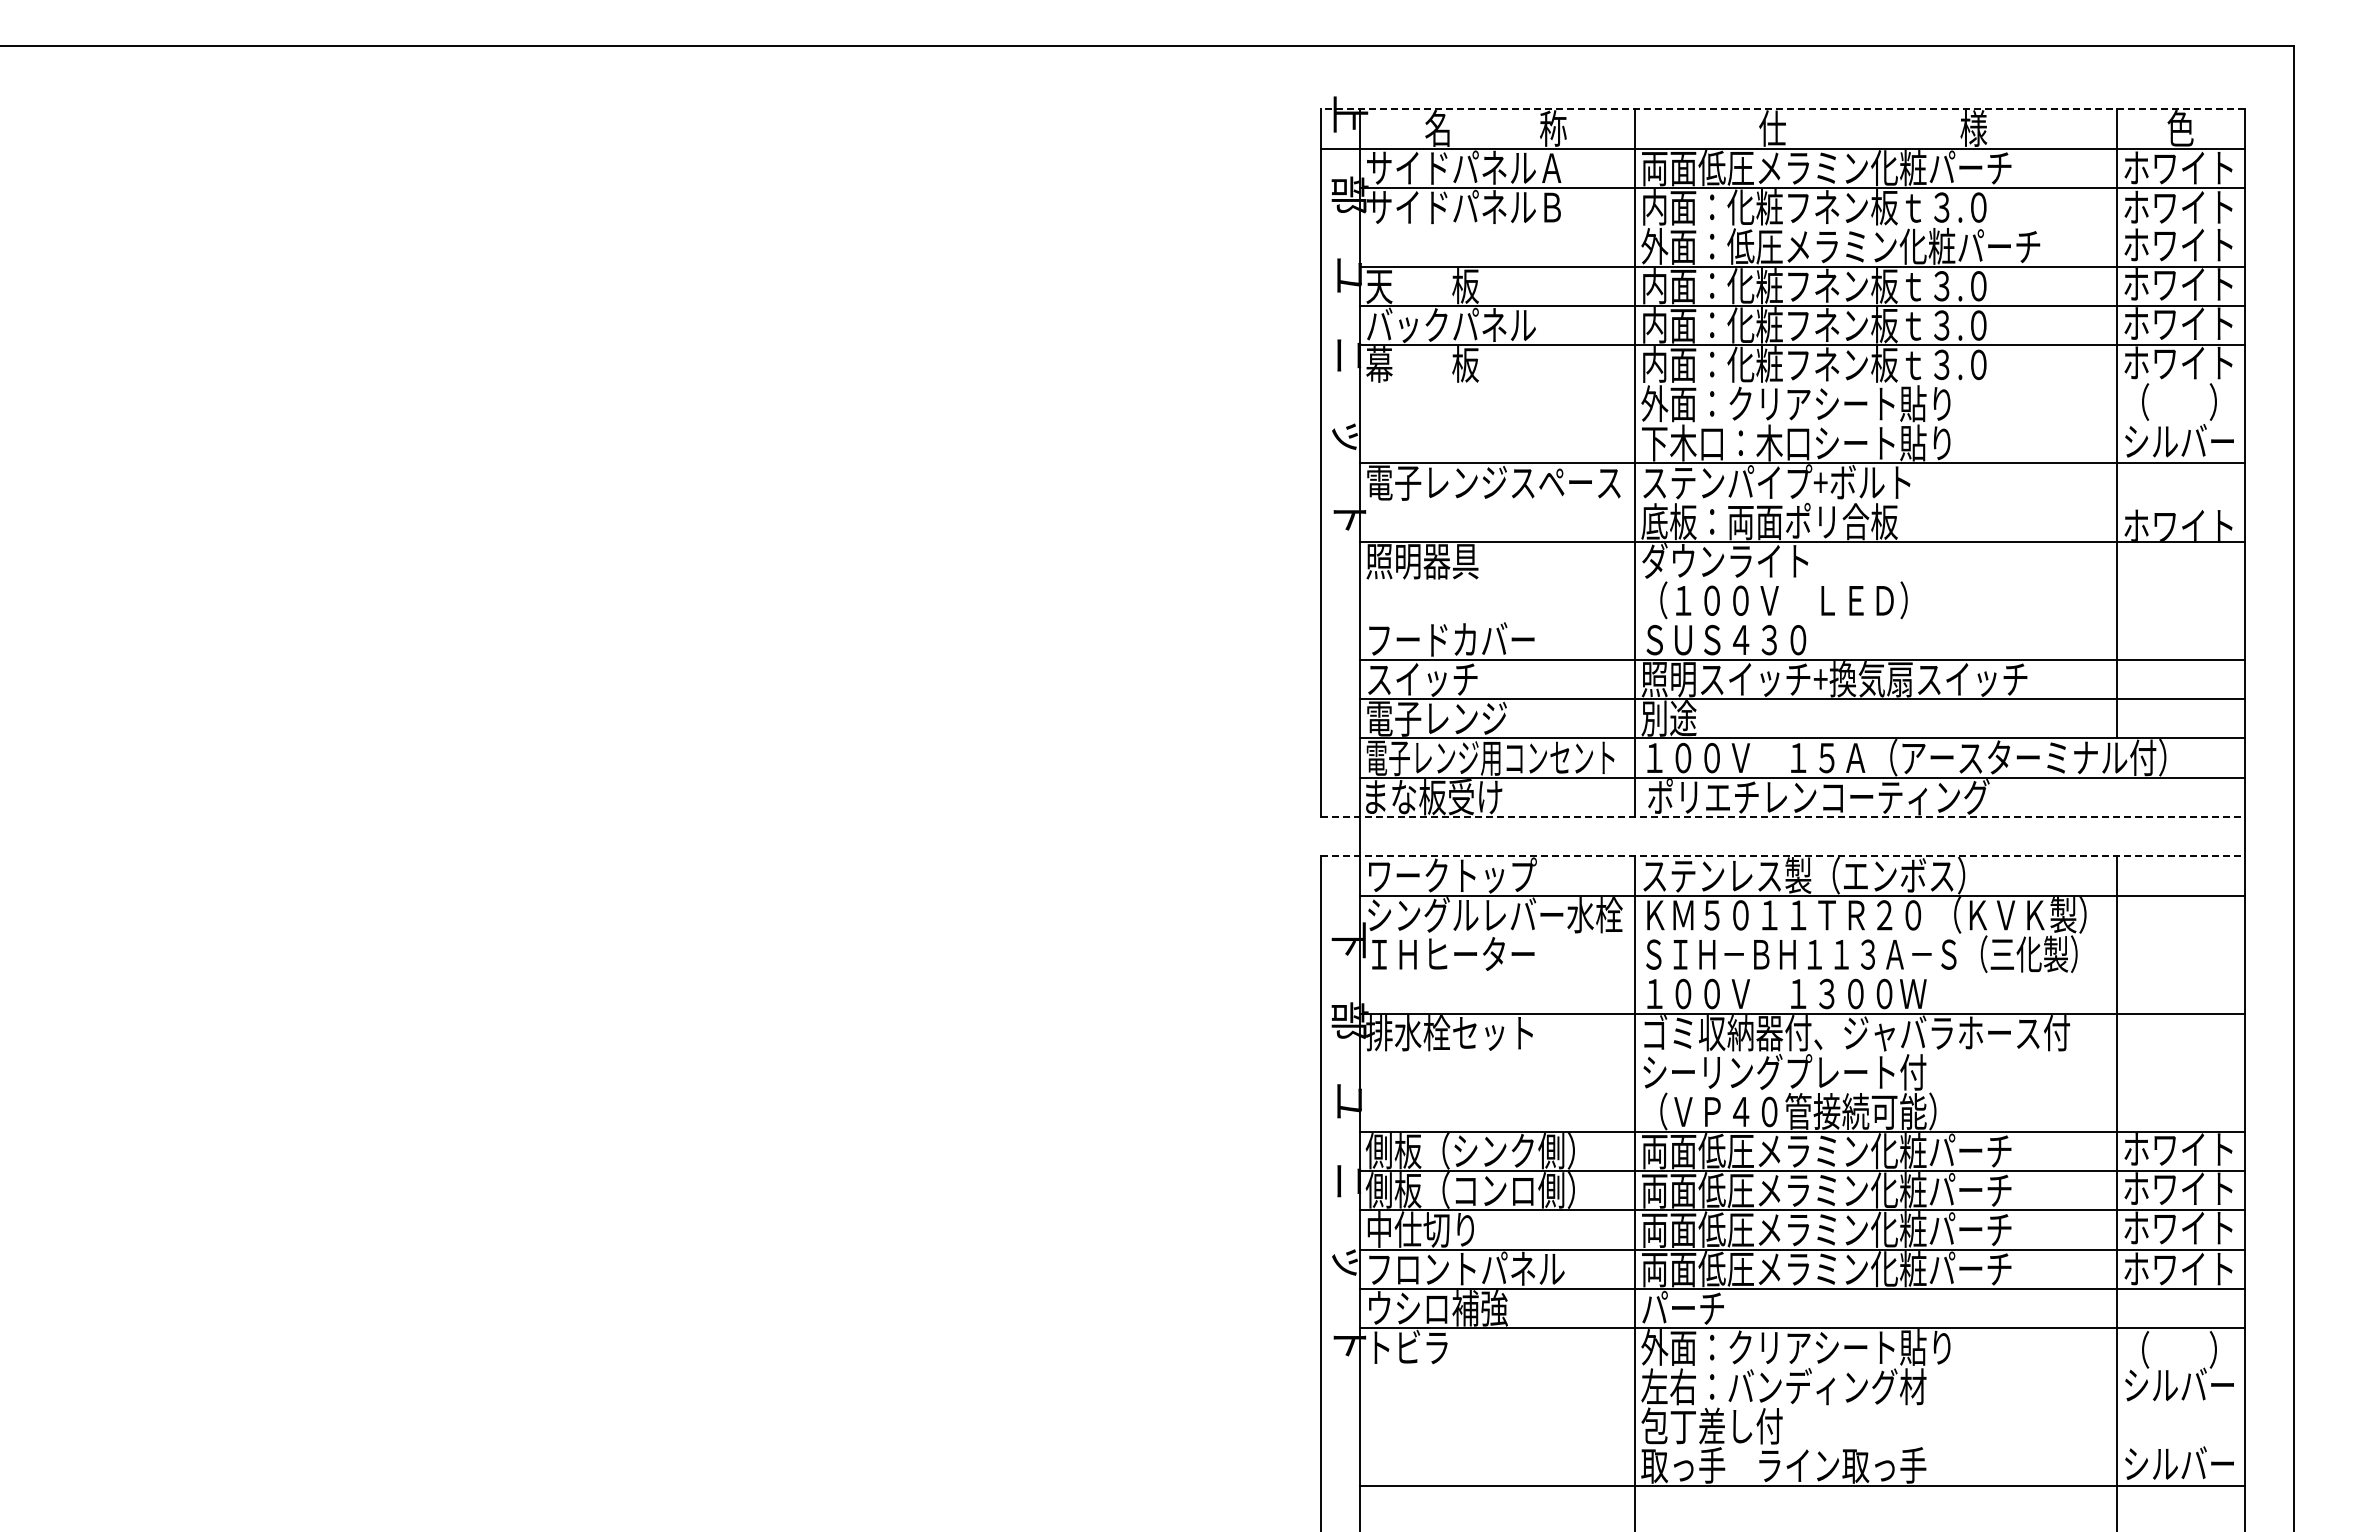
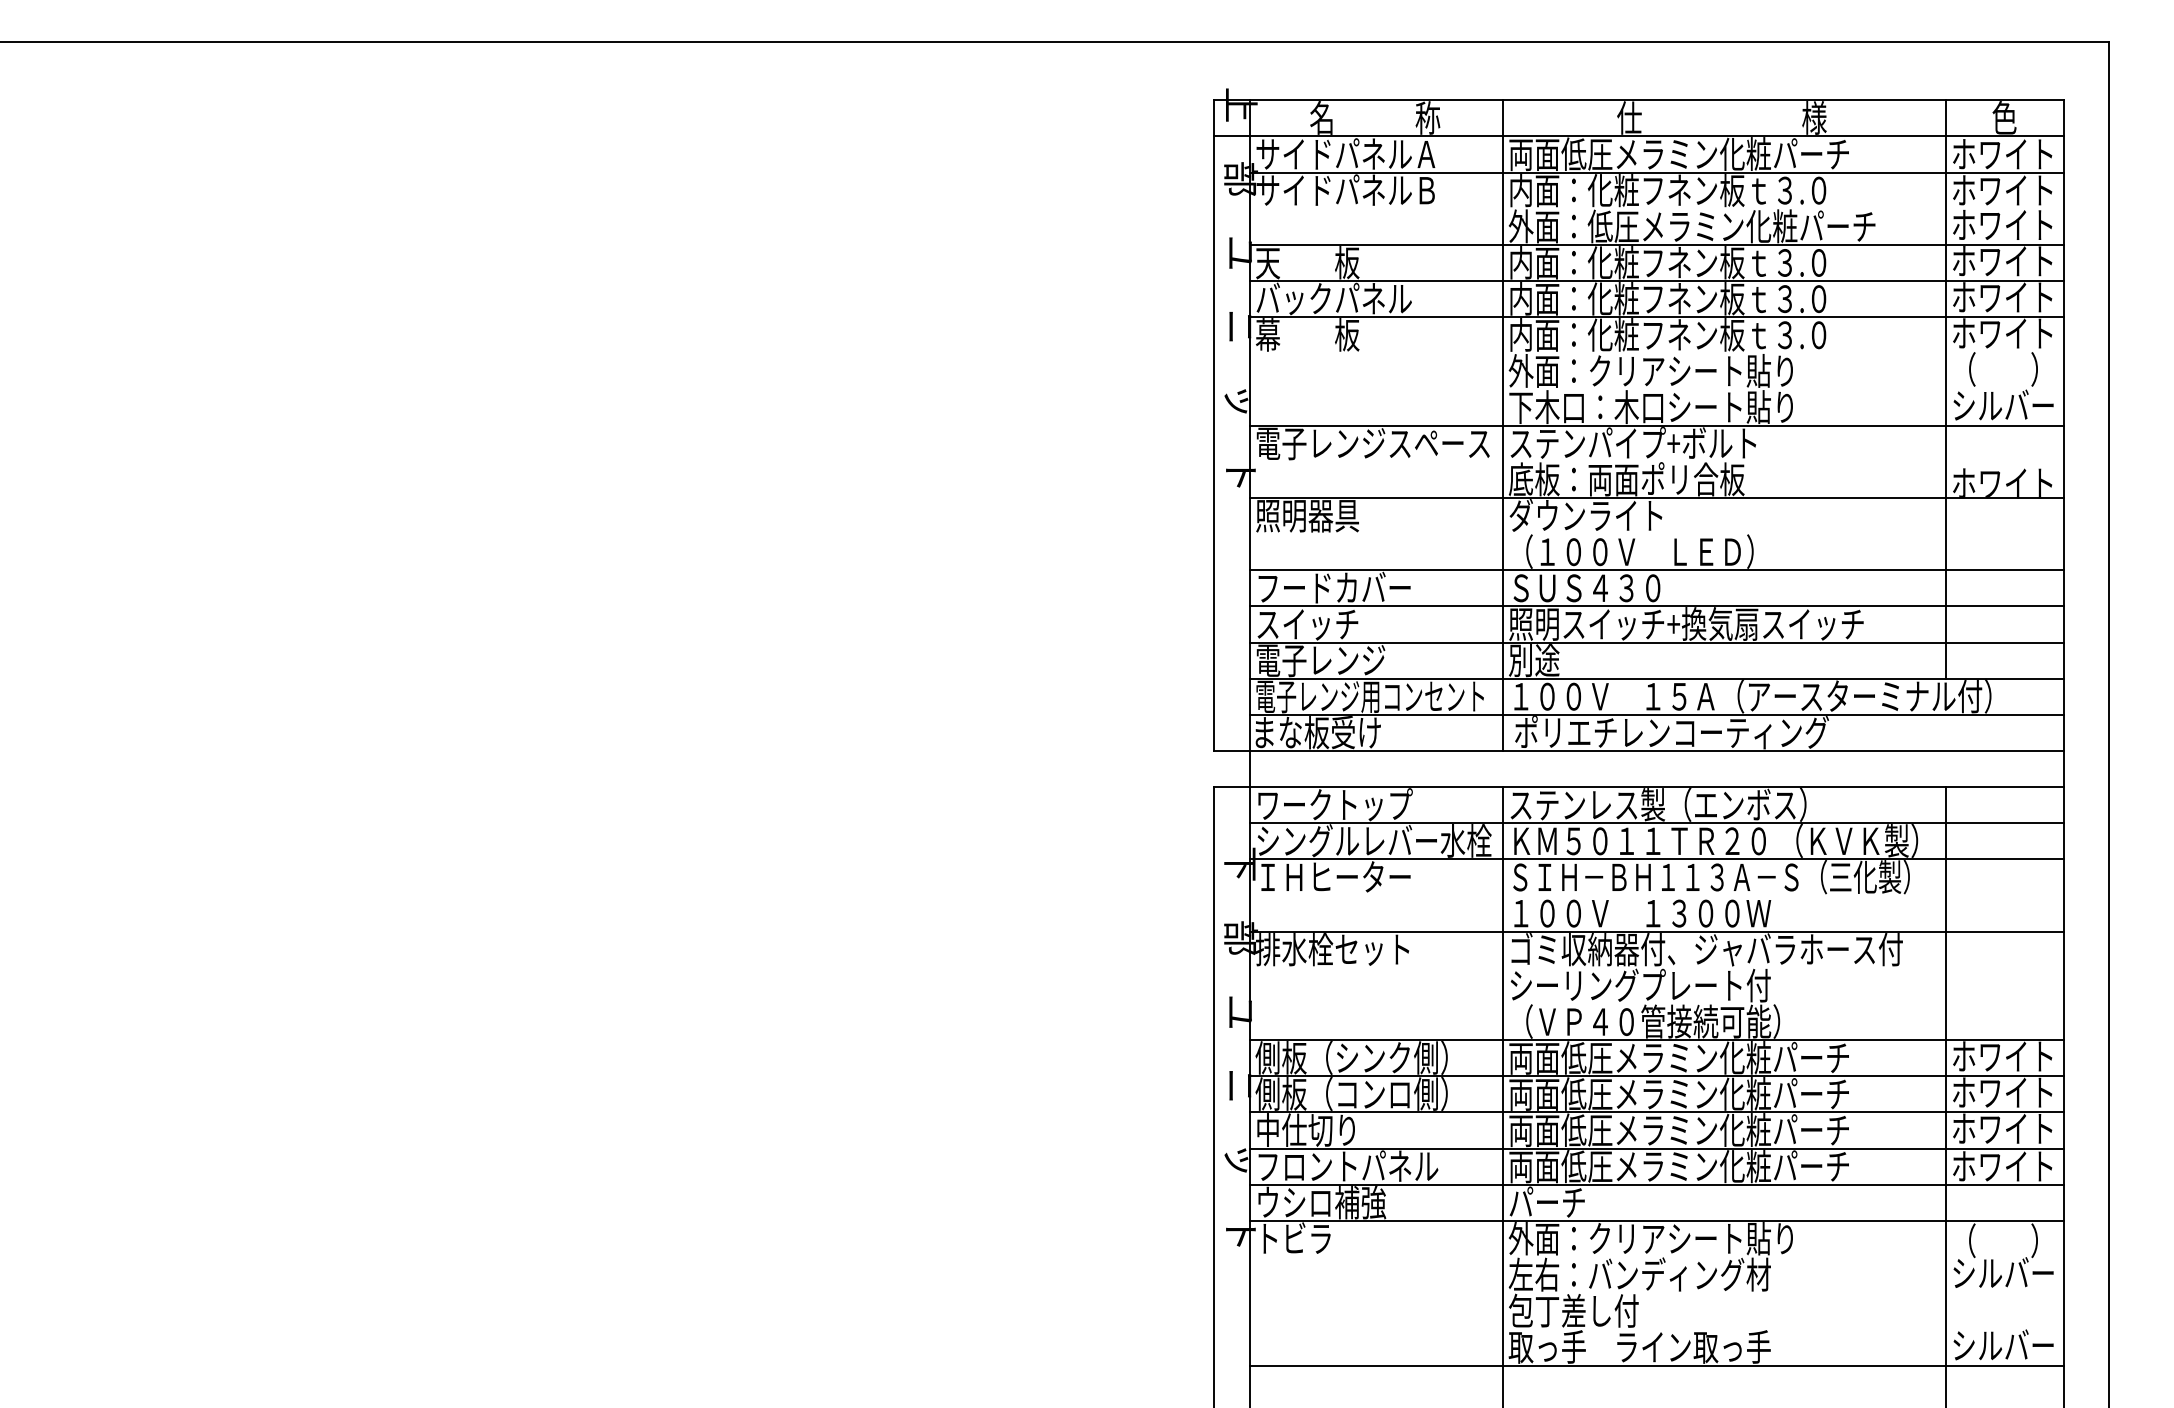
line: (1782, 109) -> (1638, 100), dashed -> solid
line: (1802, 620) -> (1656, 570), added
line: (1783, 817) -> (1639, 751), dashed -> solid
line: (1783, 856) -> (1639, 787), dashed -> solid
line: (1802, 935) -> (1656, 859), added

